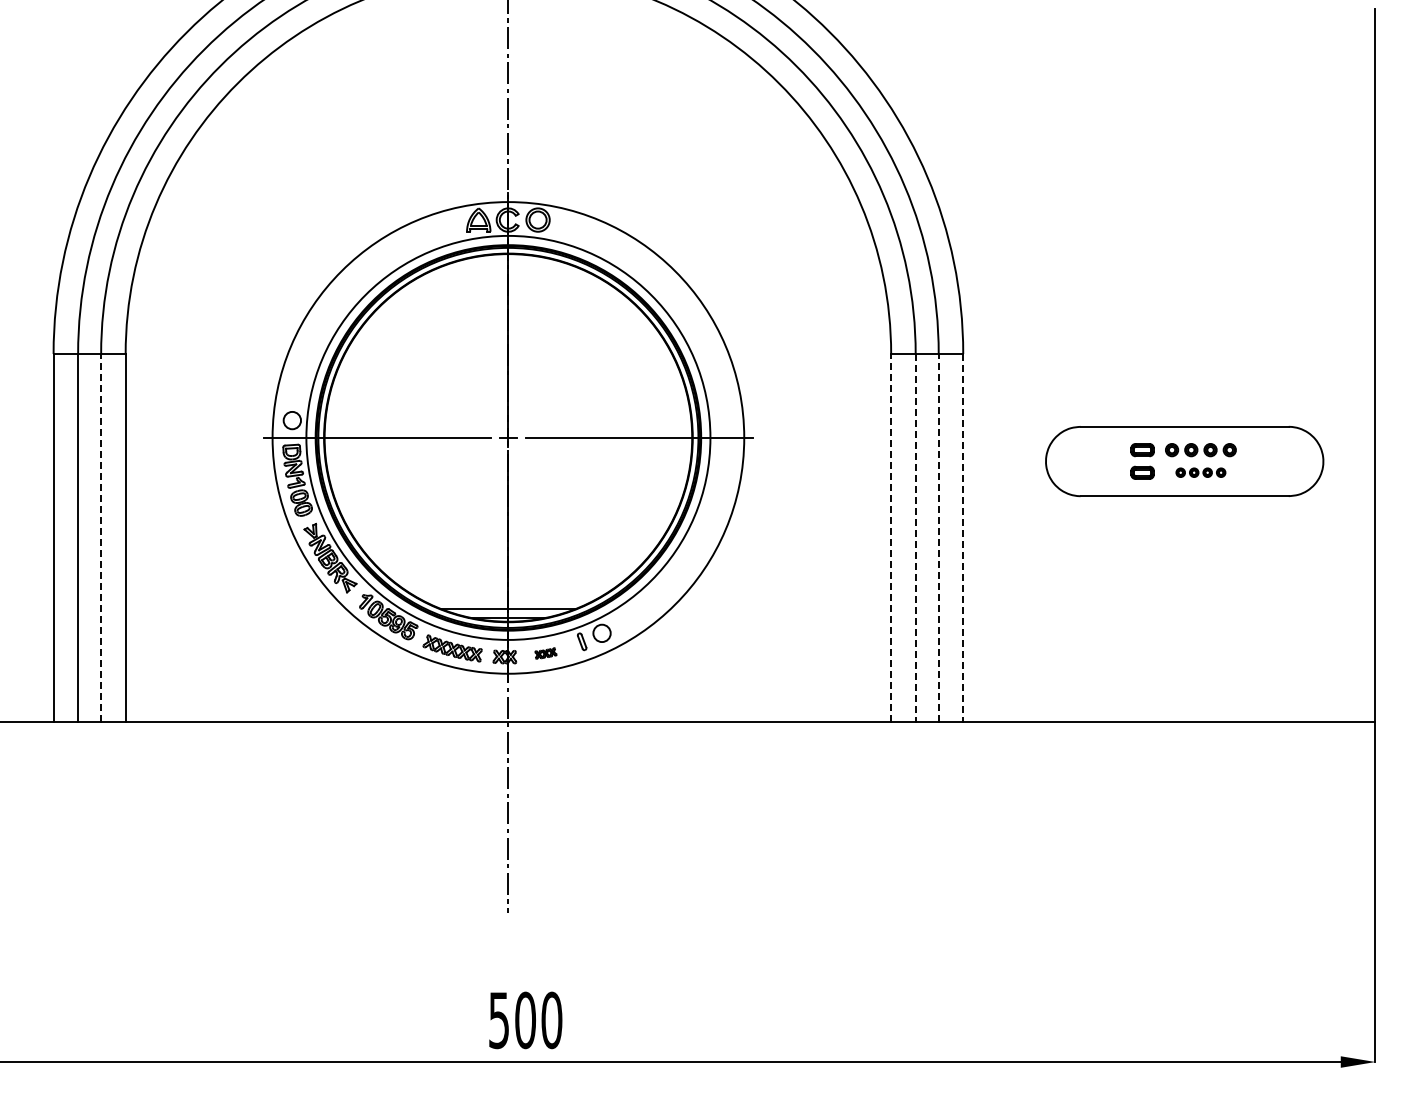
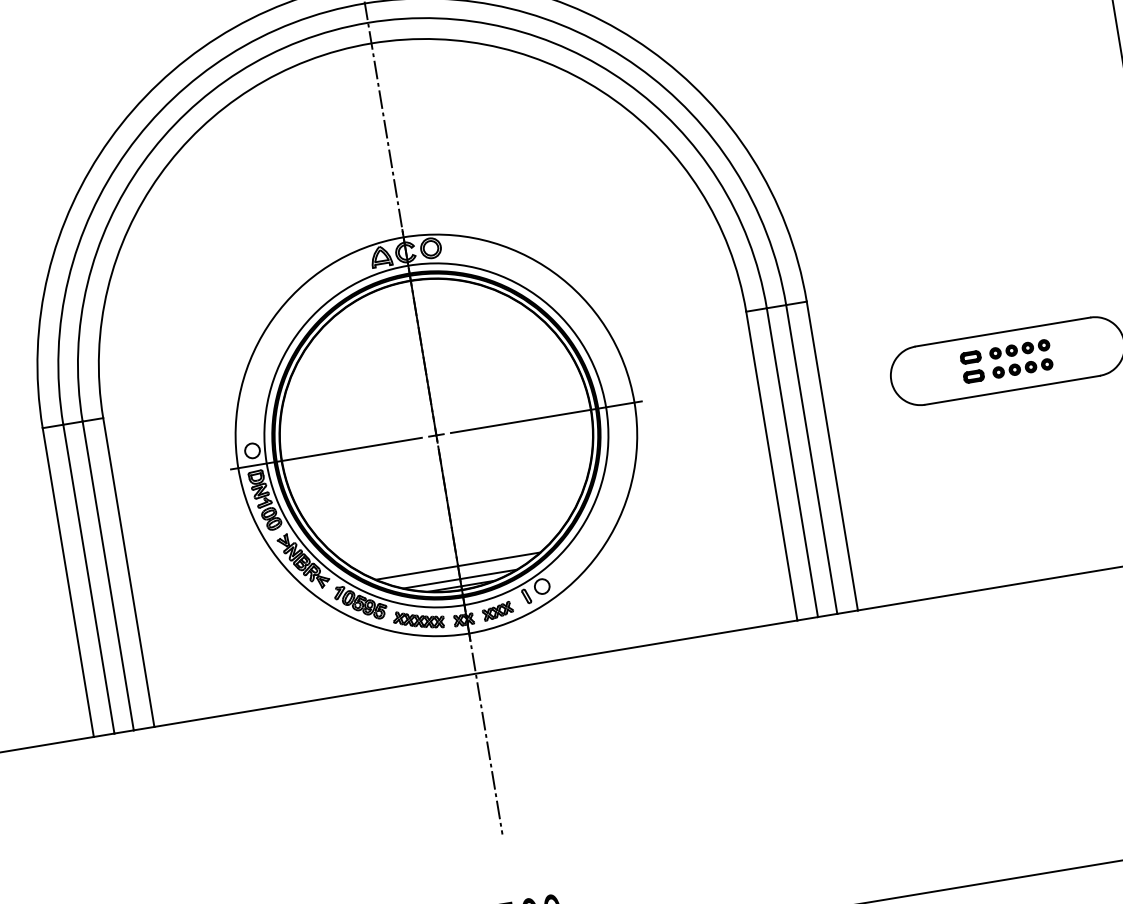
part: (1200, 472) -> (1022, 368), size x1.43
line: (101, 537) -> (108, 575), dashed -> solid
line: (891, 537) -> (772, 465), dashed -> solid
line: (915, 537) -> (792, 462), dashed -> solid
line: (938, 537) -> (811, 459), dashed -> solid
line: (963, 537) -> (832, 455), dashed -> solid
line: (508, 593) -> (458, 566), added
part: (545, 653) -> (497, 611), size x1.67

